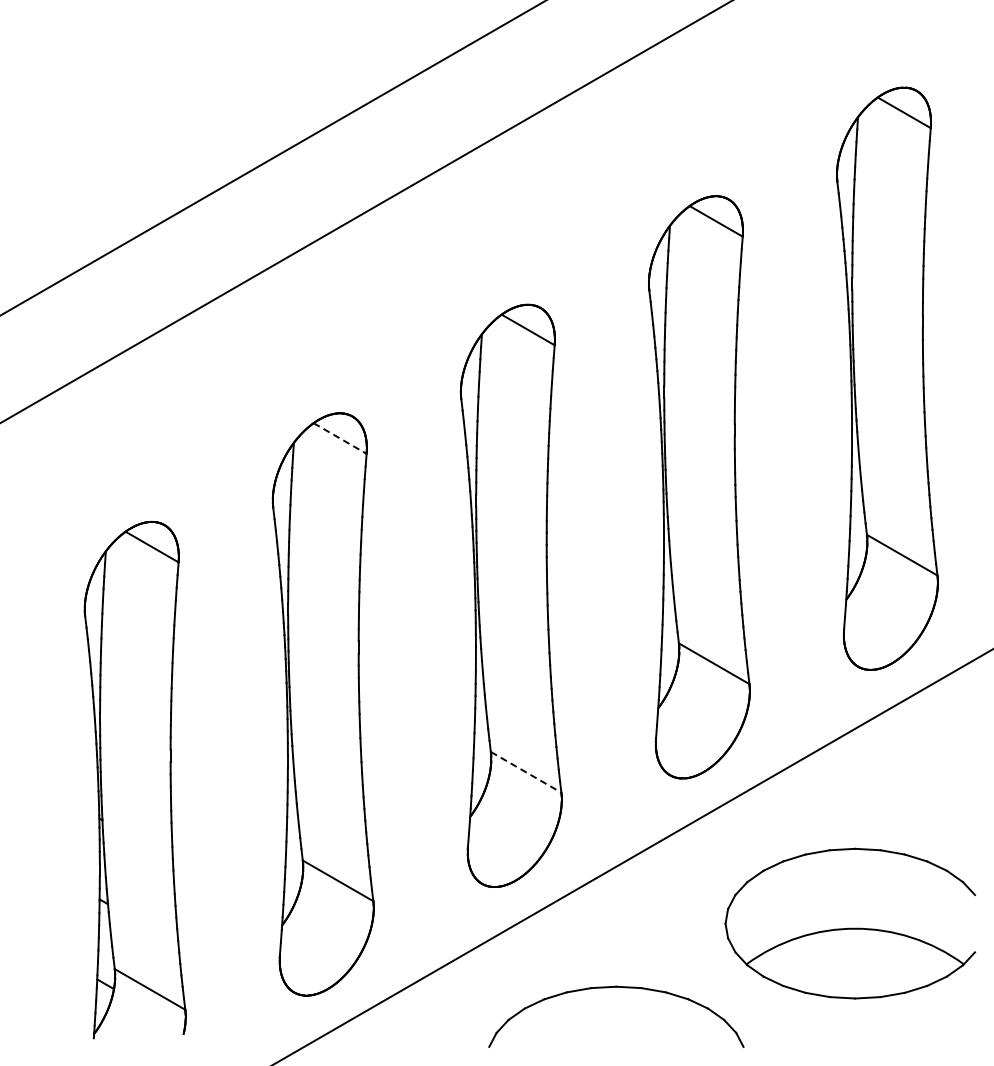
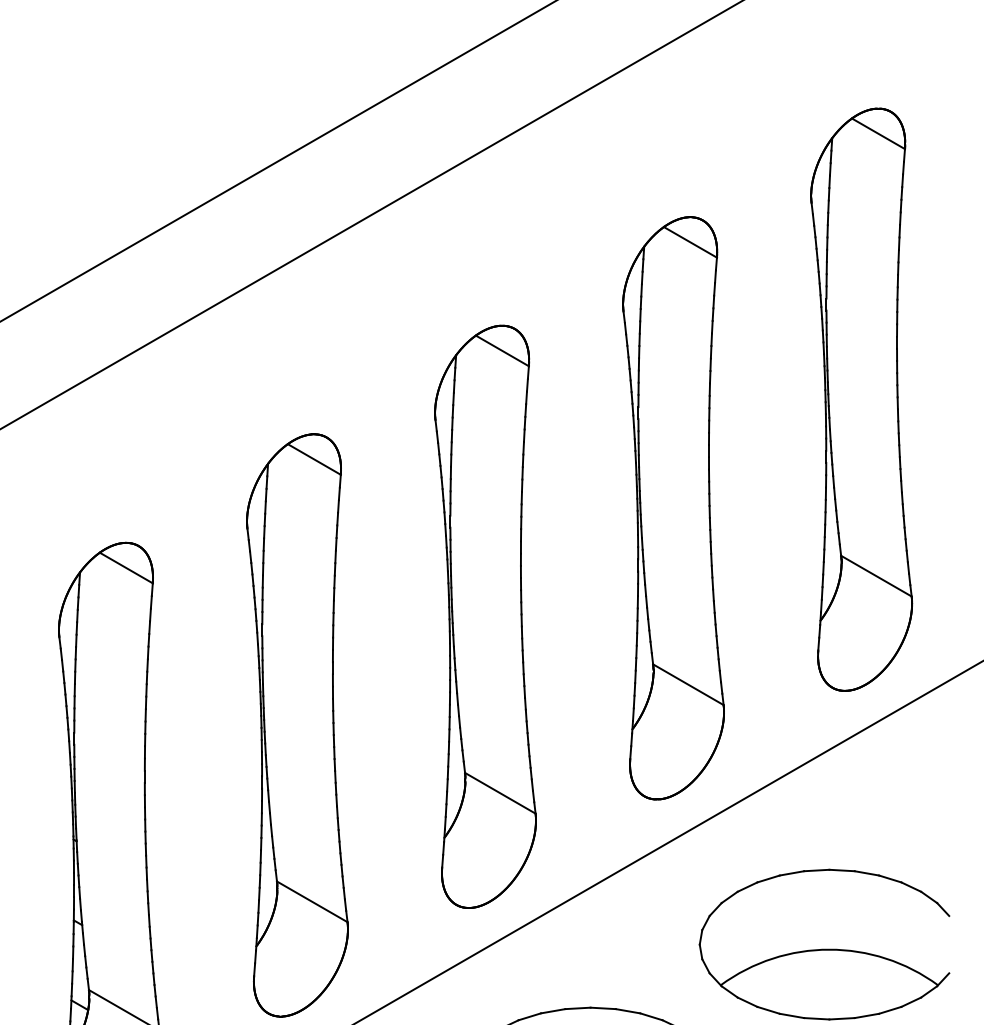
line: (340, 438) -> (314, 459), dashed -> solid
line: (526, 772) -> (500, 793), dashed -> solid

